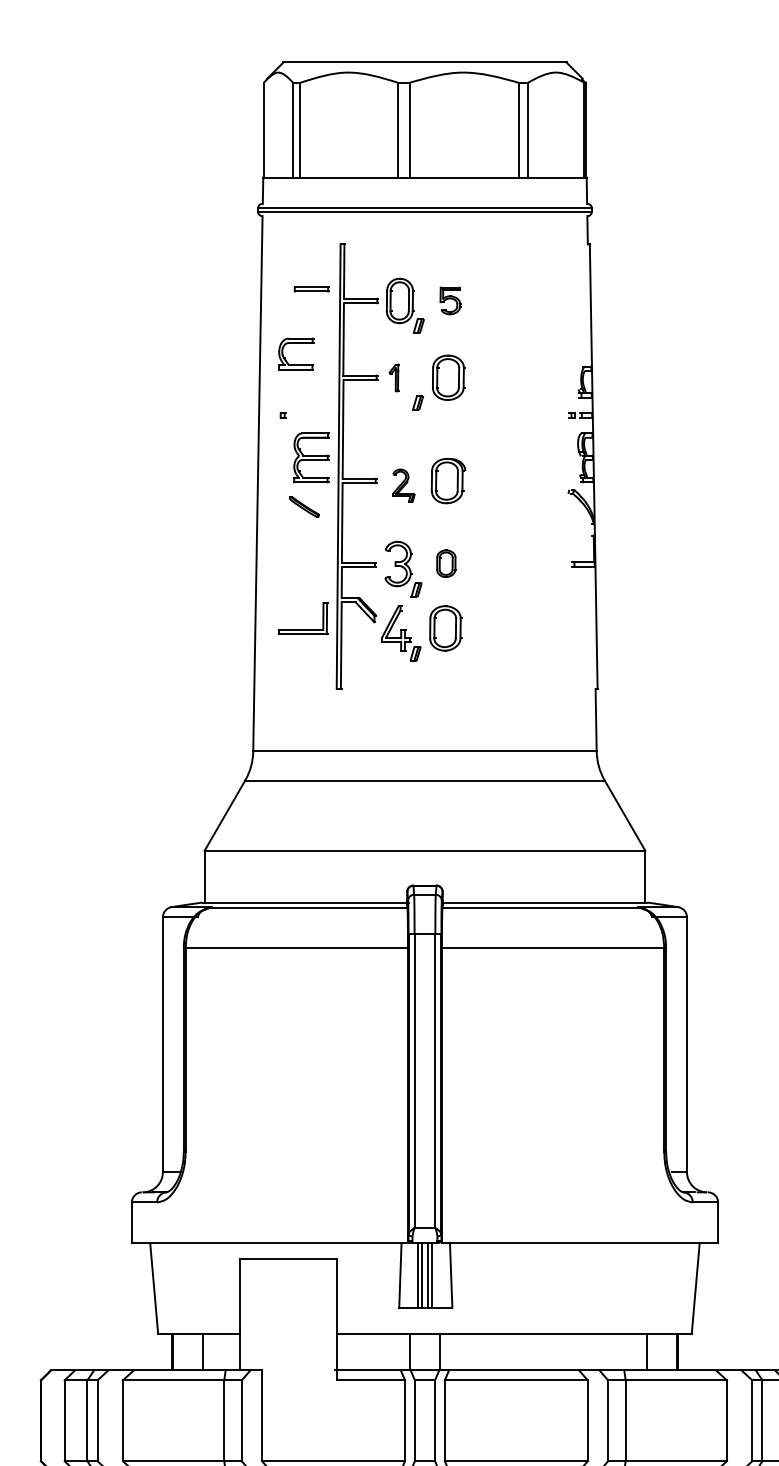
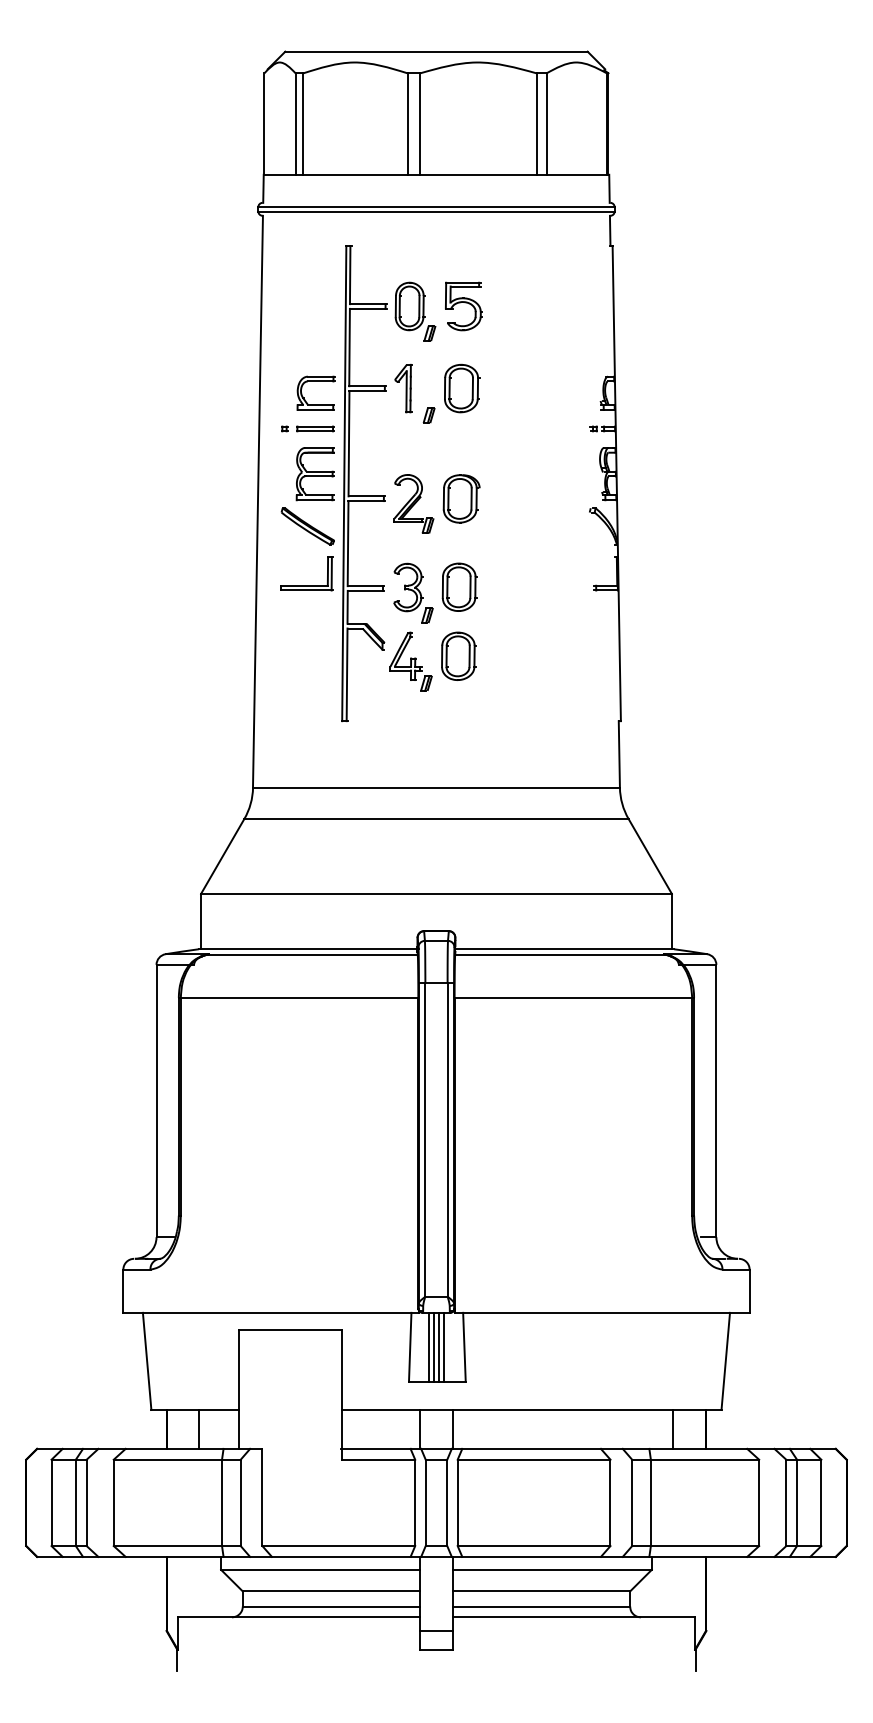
part: (311, 288) -> (315, 428), moved
part: (450, 300) -> (463, 306), size x1.67
part: (295, 343) -> (315, 381), moved
part: (394, 377) -> (403, 388), size x1.67
part: (403, 485) -> (413, 503), size x1.67
part: (304, 506) -> (307, 526), size x1.67
part: (446, 563) -> (459, 586), size x1.67
part: (303, 629) -> (306, 585), moved

